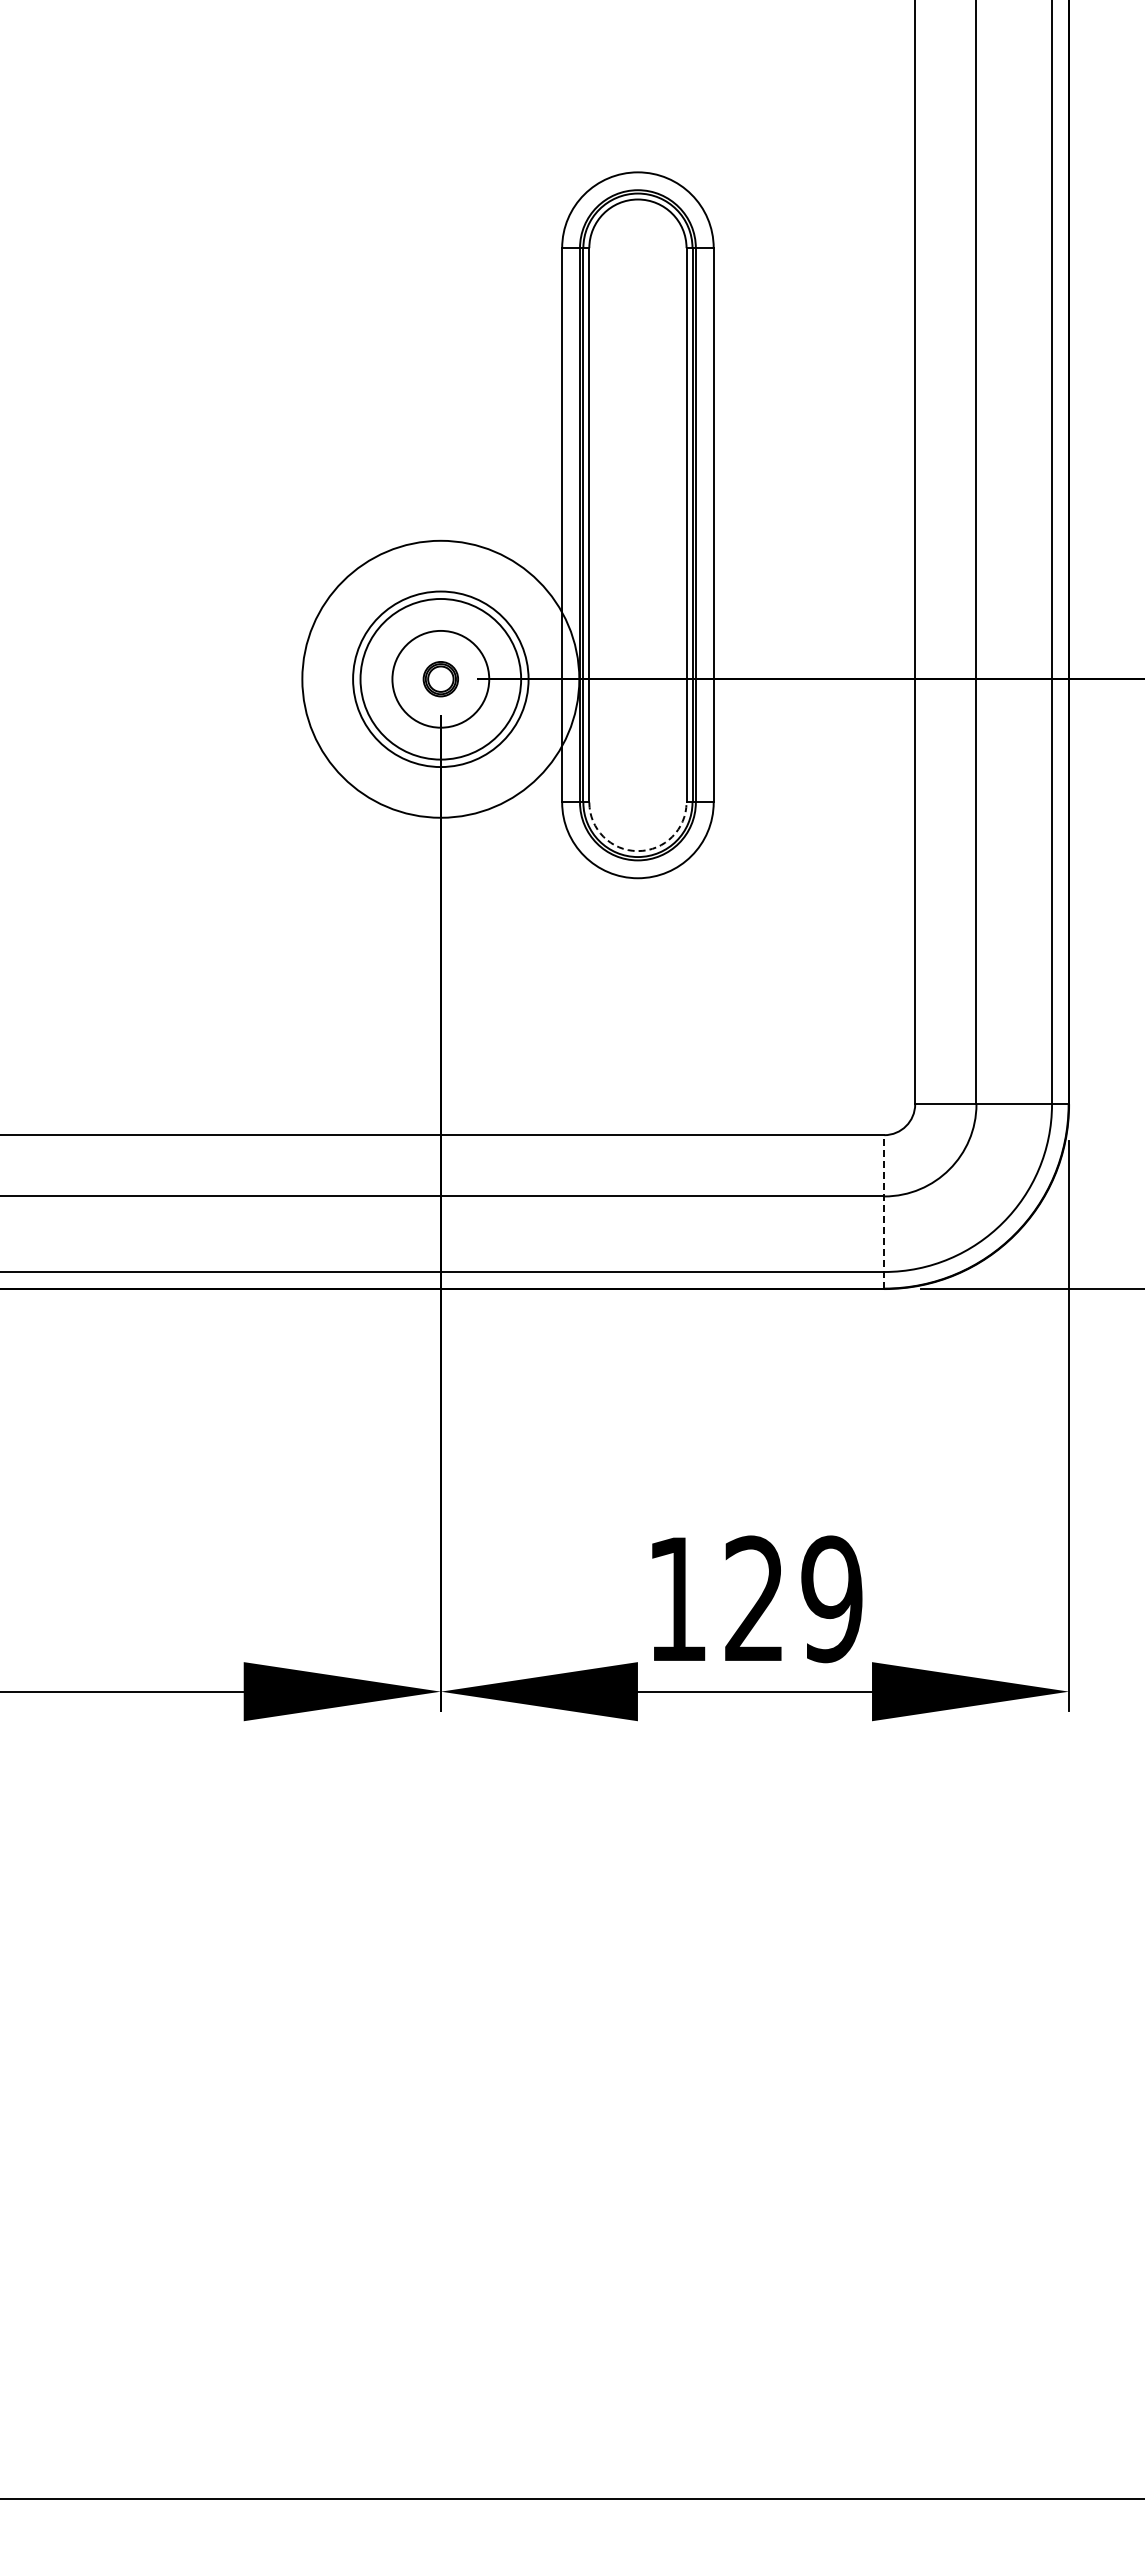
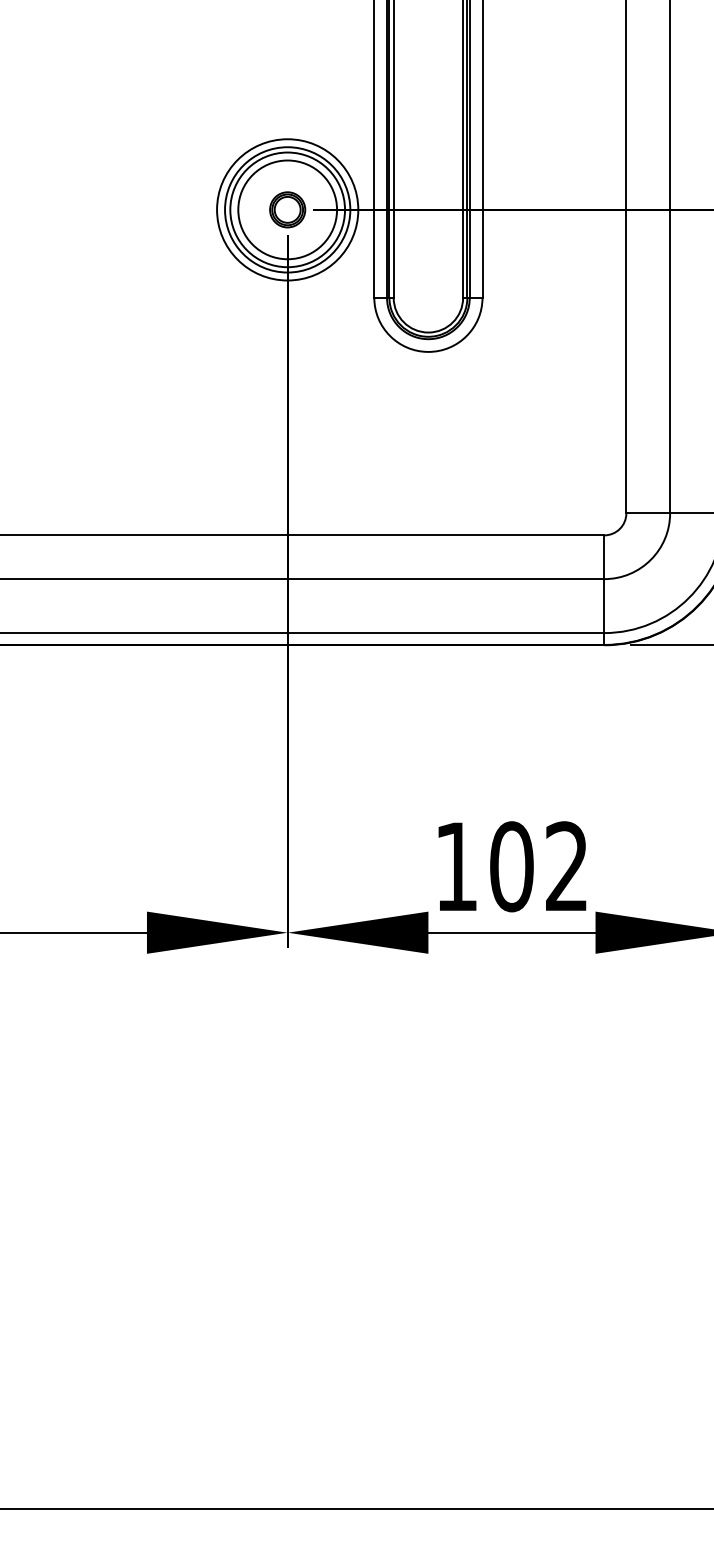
part: (440, 678) -> (287, 209), size x1.43
circle: (440, 679) -> (287, 210), size x0.71
circle: (440, 679) -> (287, 210), size x1.43
arc: (637, 851) -> (428, 332), dashed -> solid
line: (884, 1212) -> (604, 590), dashed -> solid
text: (793, 1599) -> (539, 866), 129 -> 102

